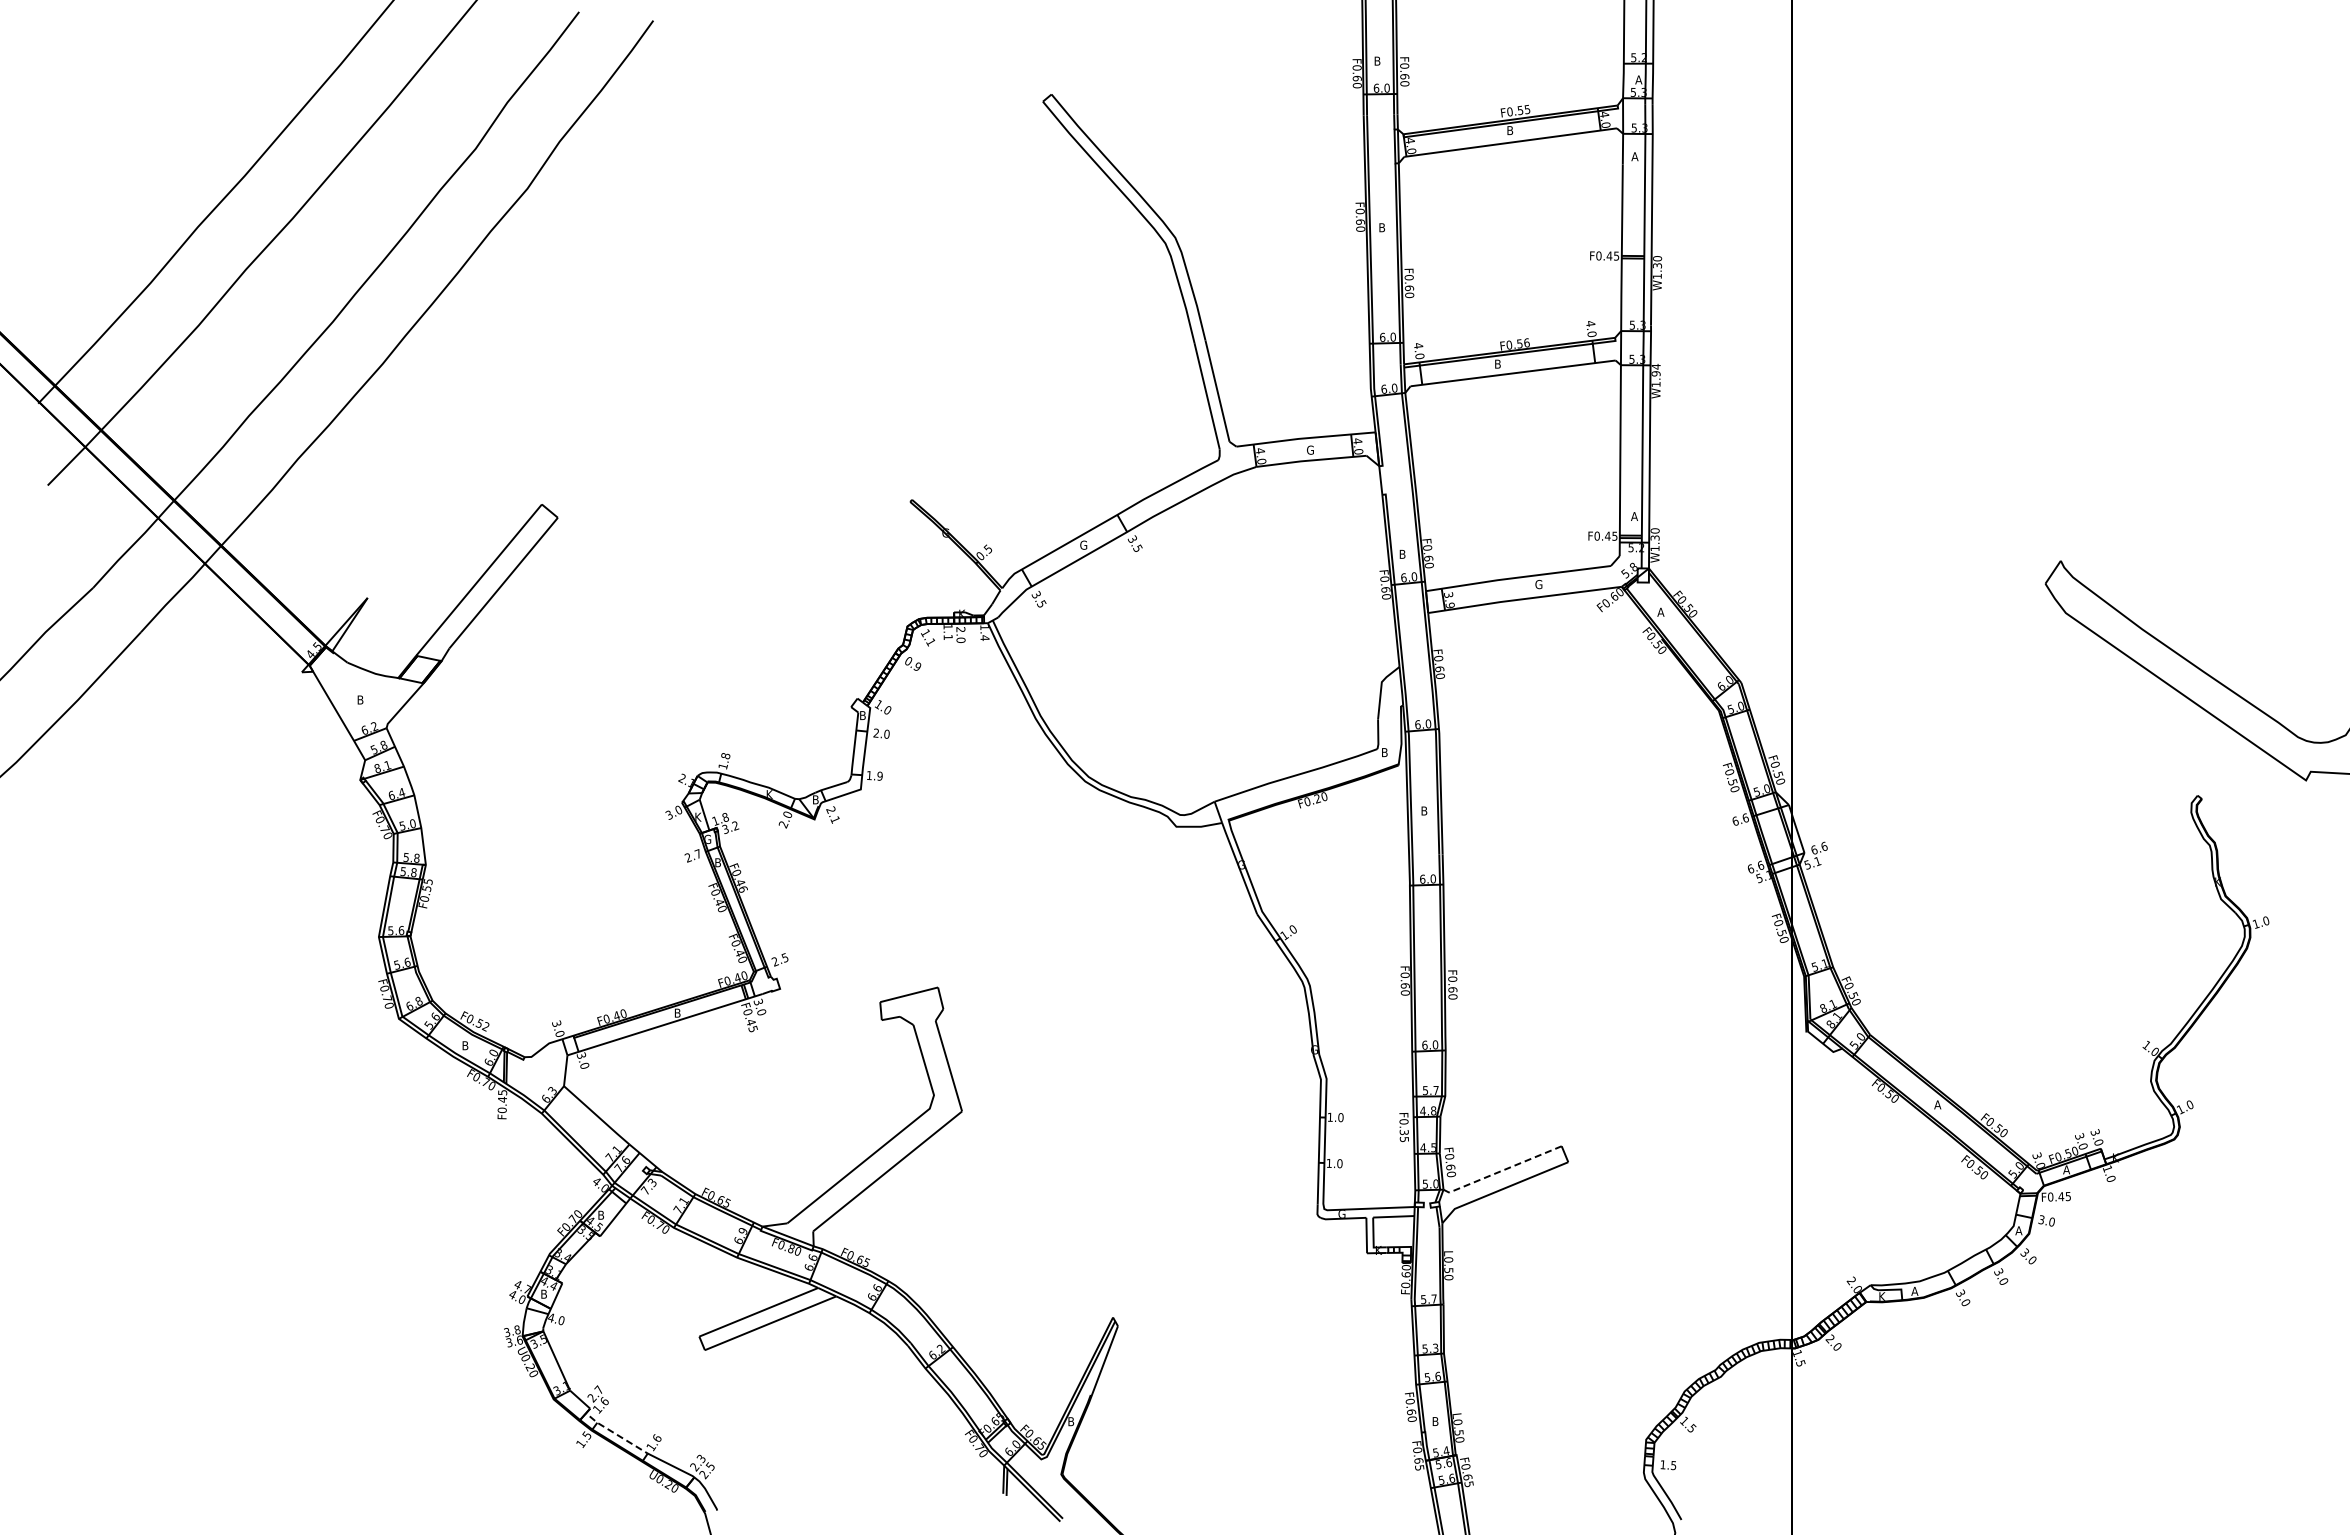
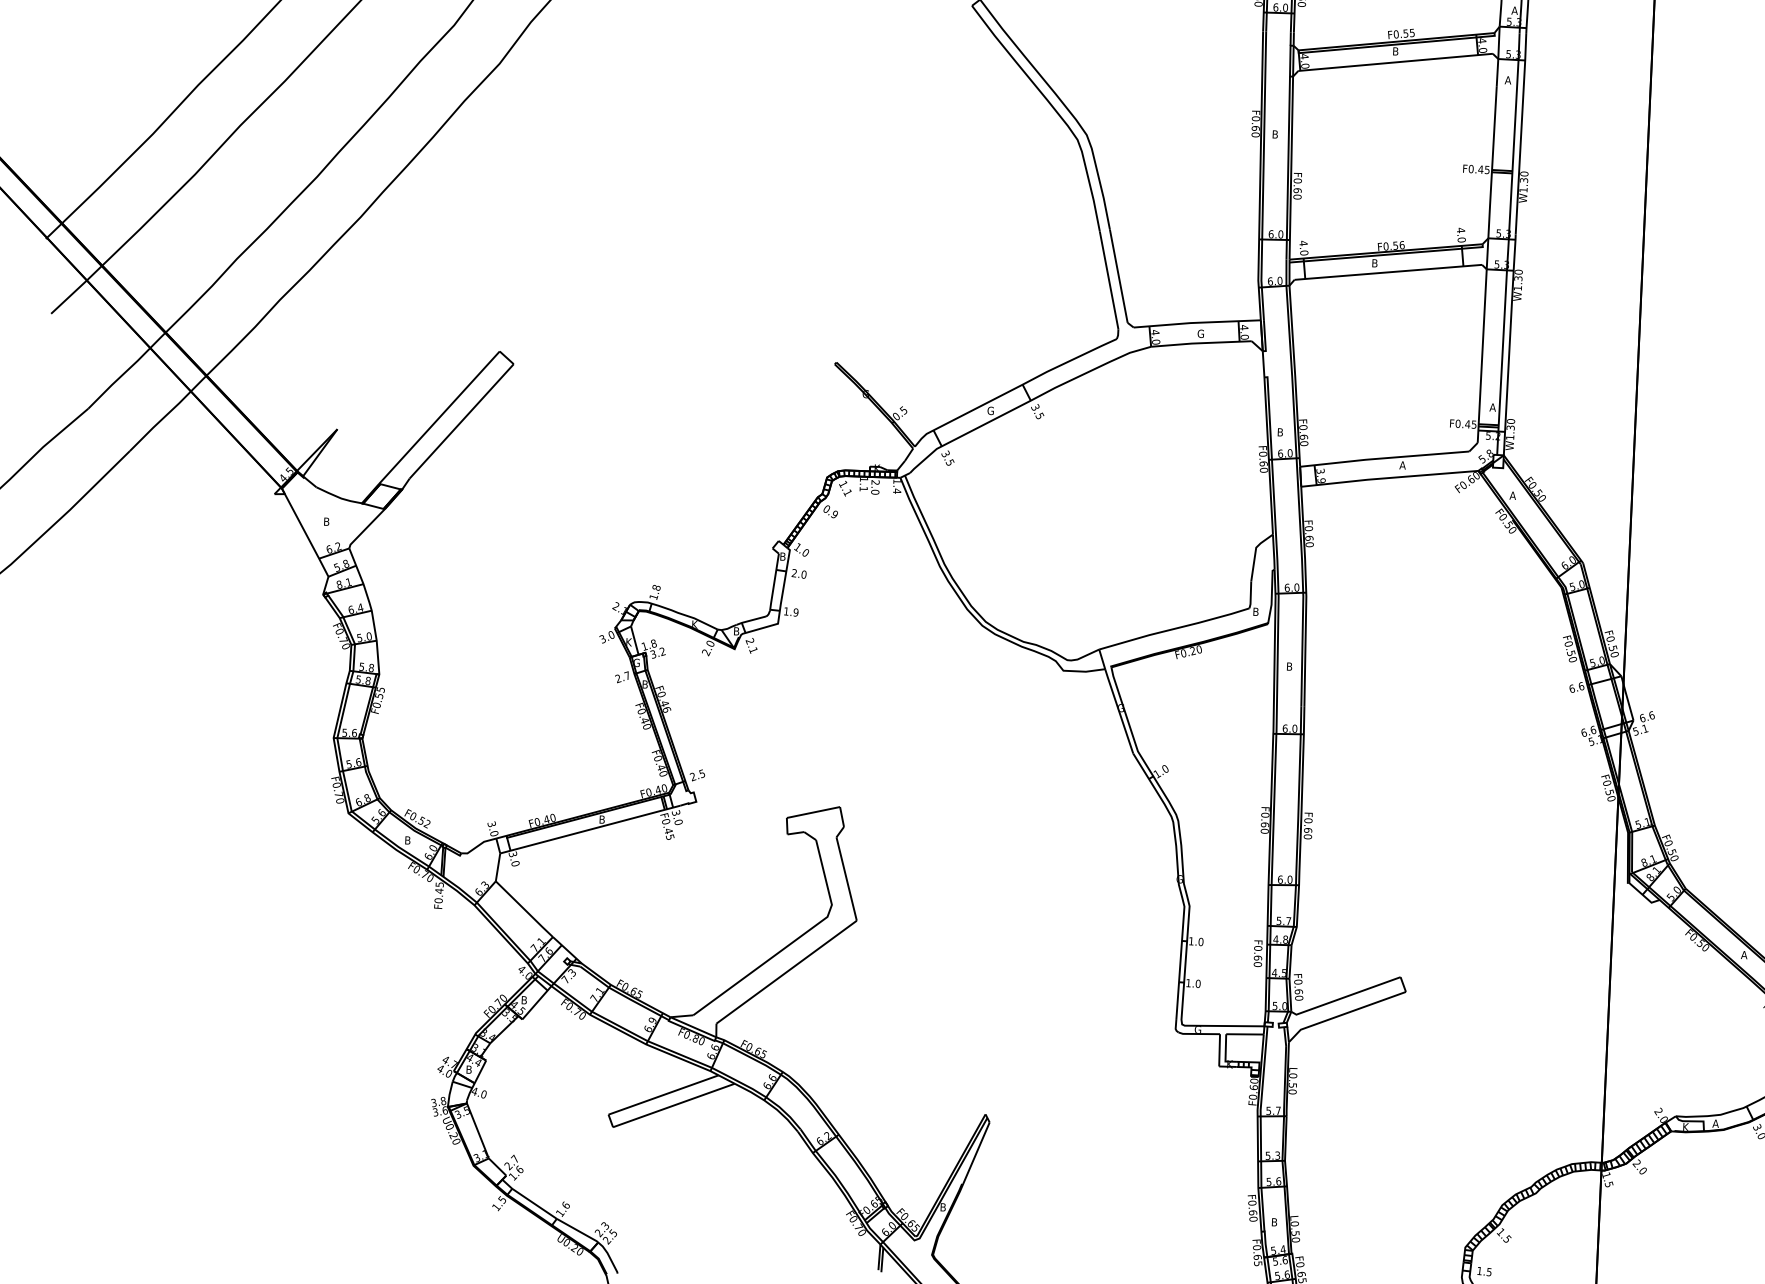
text: (1655, 370) -> (1517, 275), W1.94 -> W1.30
text: (1538, 584) -> (1402, 465), G -> A
text: (1404, 1135) -> (1258, 960), F0.35 -> F0.60
line: (1501, 1170) -> (1344, 996), dashed -> solid
line: (612, 1431) -> (525, 1197), dashed -> solid

